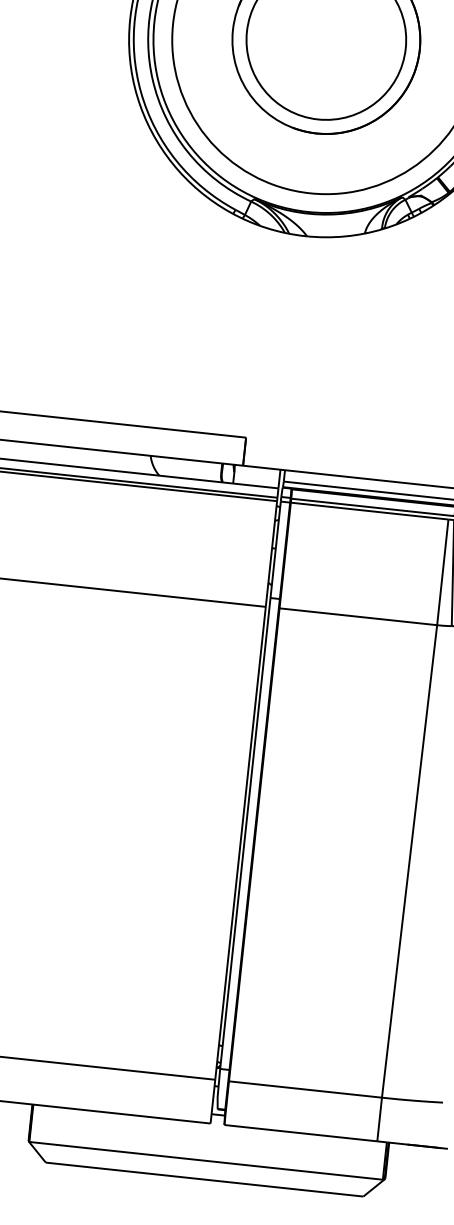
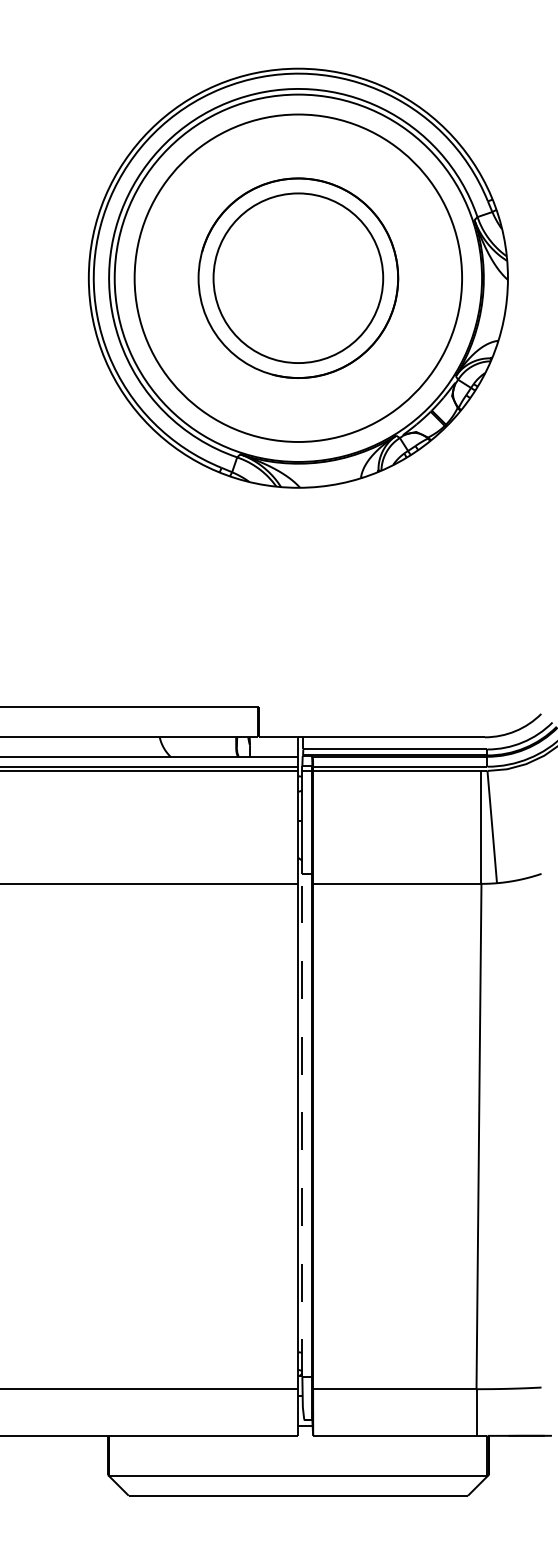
line: (245, 833) -> (302, 1125), solid -> dashed

